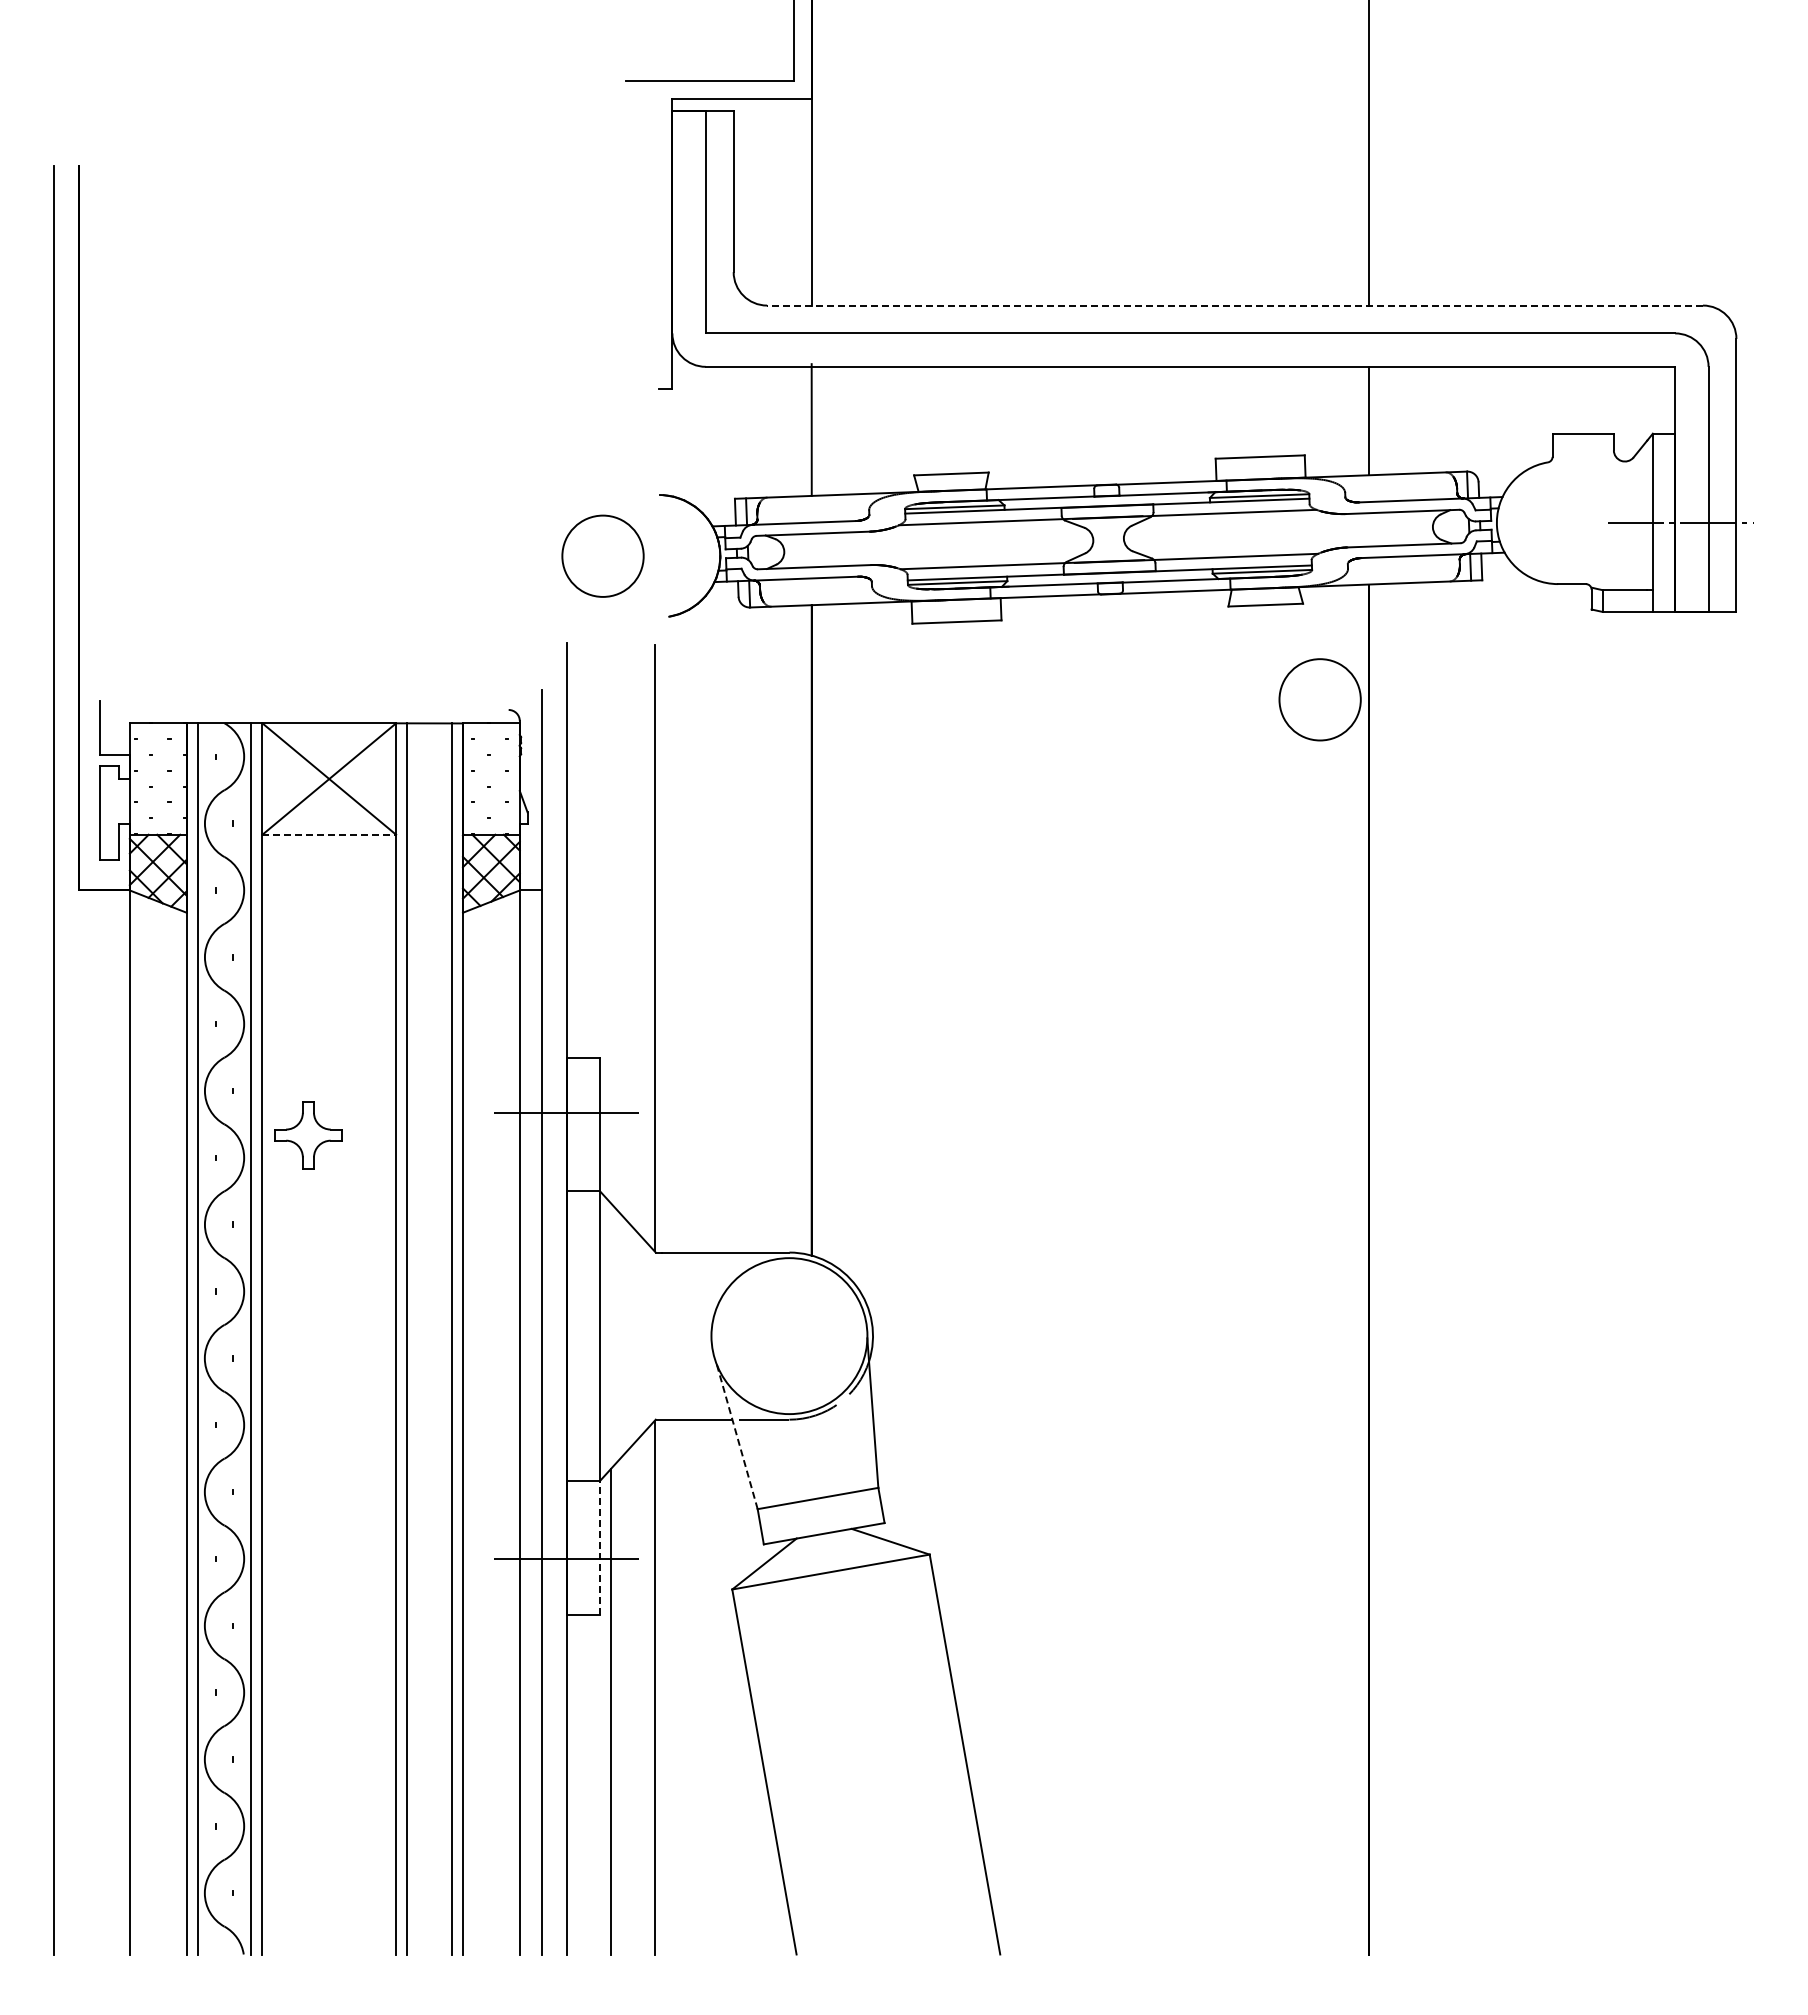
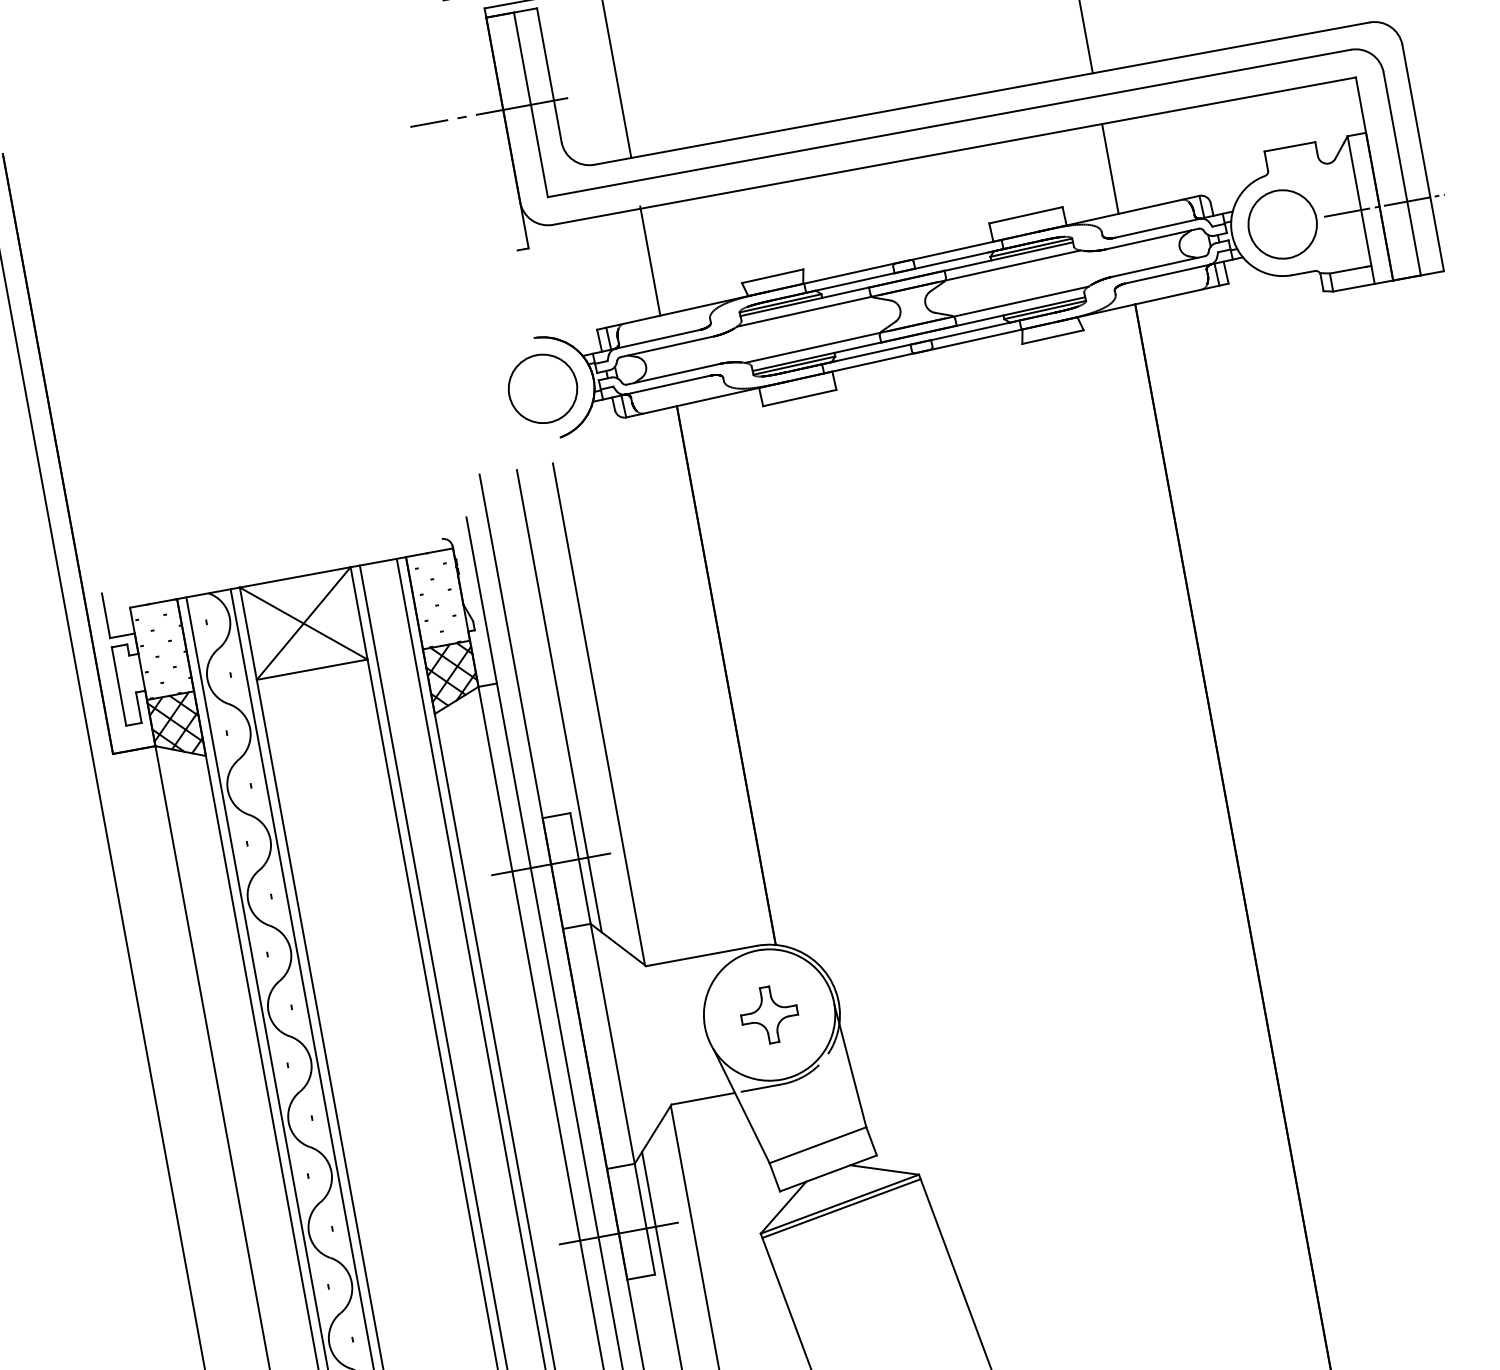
line: (655, 222) -> (489, 112), added
line: (1235, 305) -> (982, 93), dashed -> solid
circle: (602, 555) -> (542, 388), moved
circle: (1319, 699) -> (1282, 224), moved
line: (329, 834) -> (312, 669), dashed -> solid
line: (611, 924) -> (559, 701), added
part: (308, 1135) -> (769, 1015), moved
line: (737, 1437) -> (741, 1106), dashed -> solid
line: (600, 1547) -> (645, 1218), dashed -> solid
line: (831, 1577) -> (841, 1208), added

